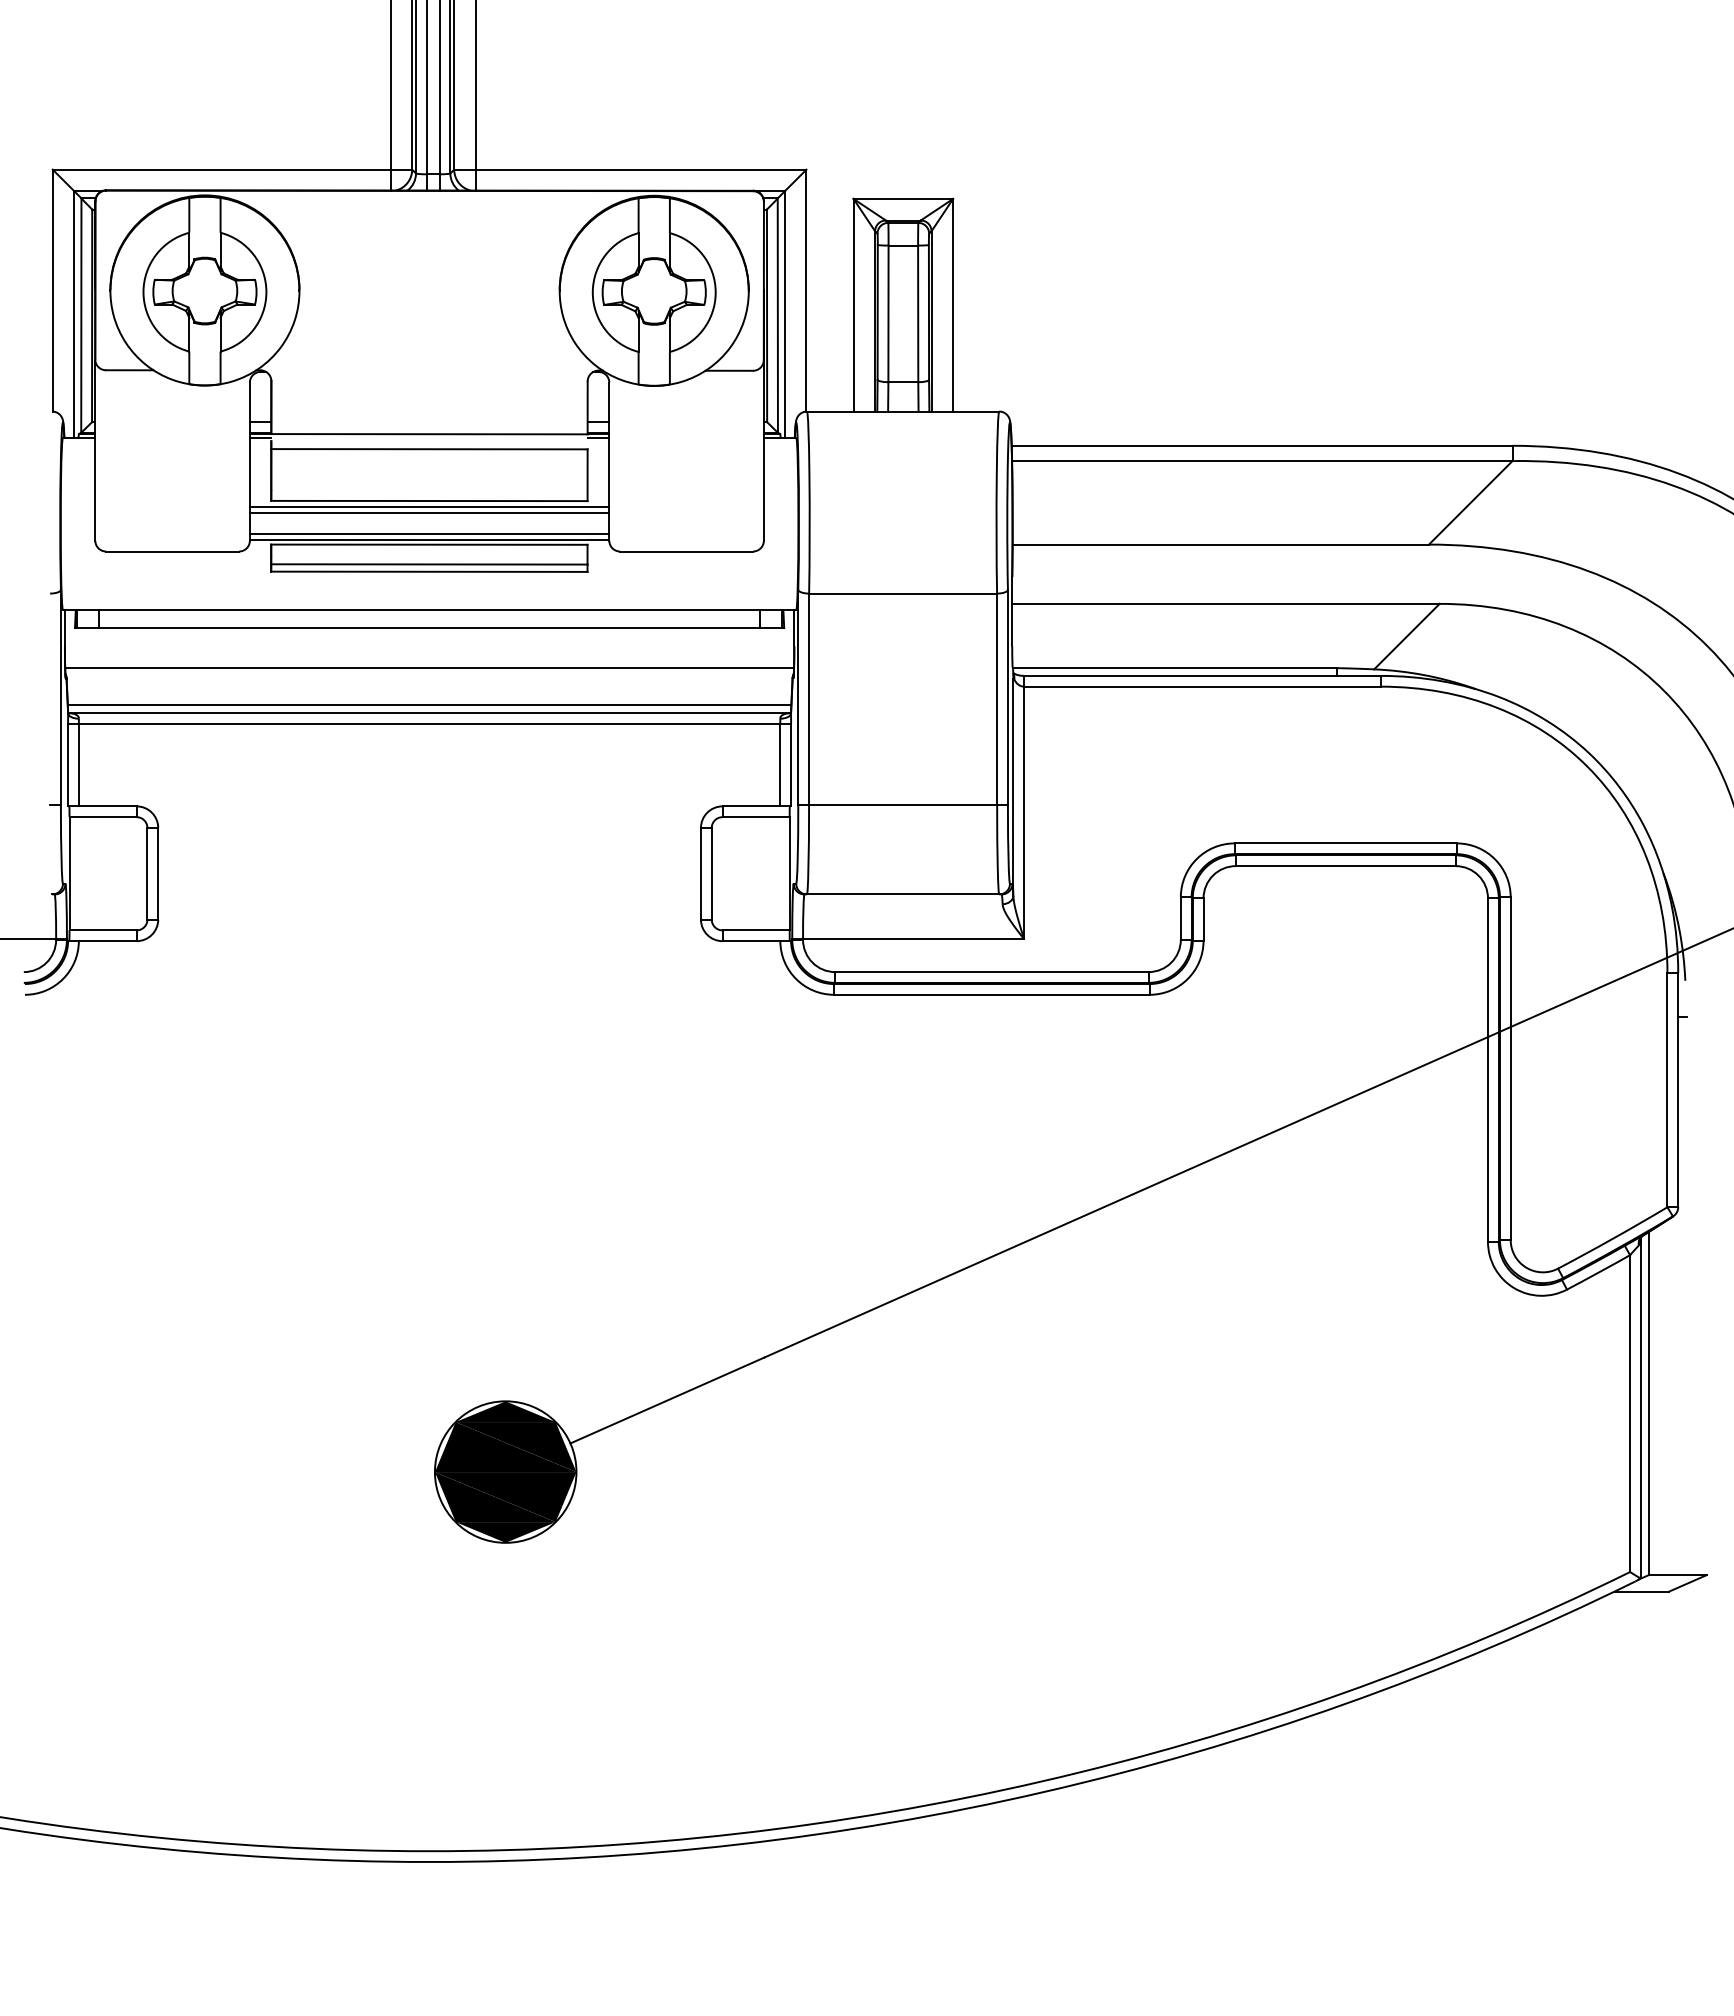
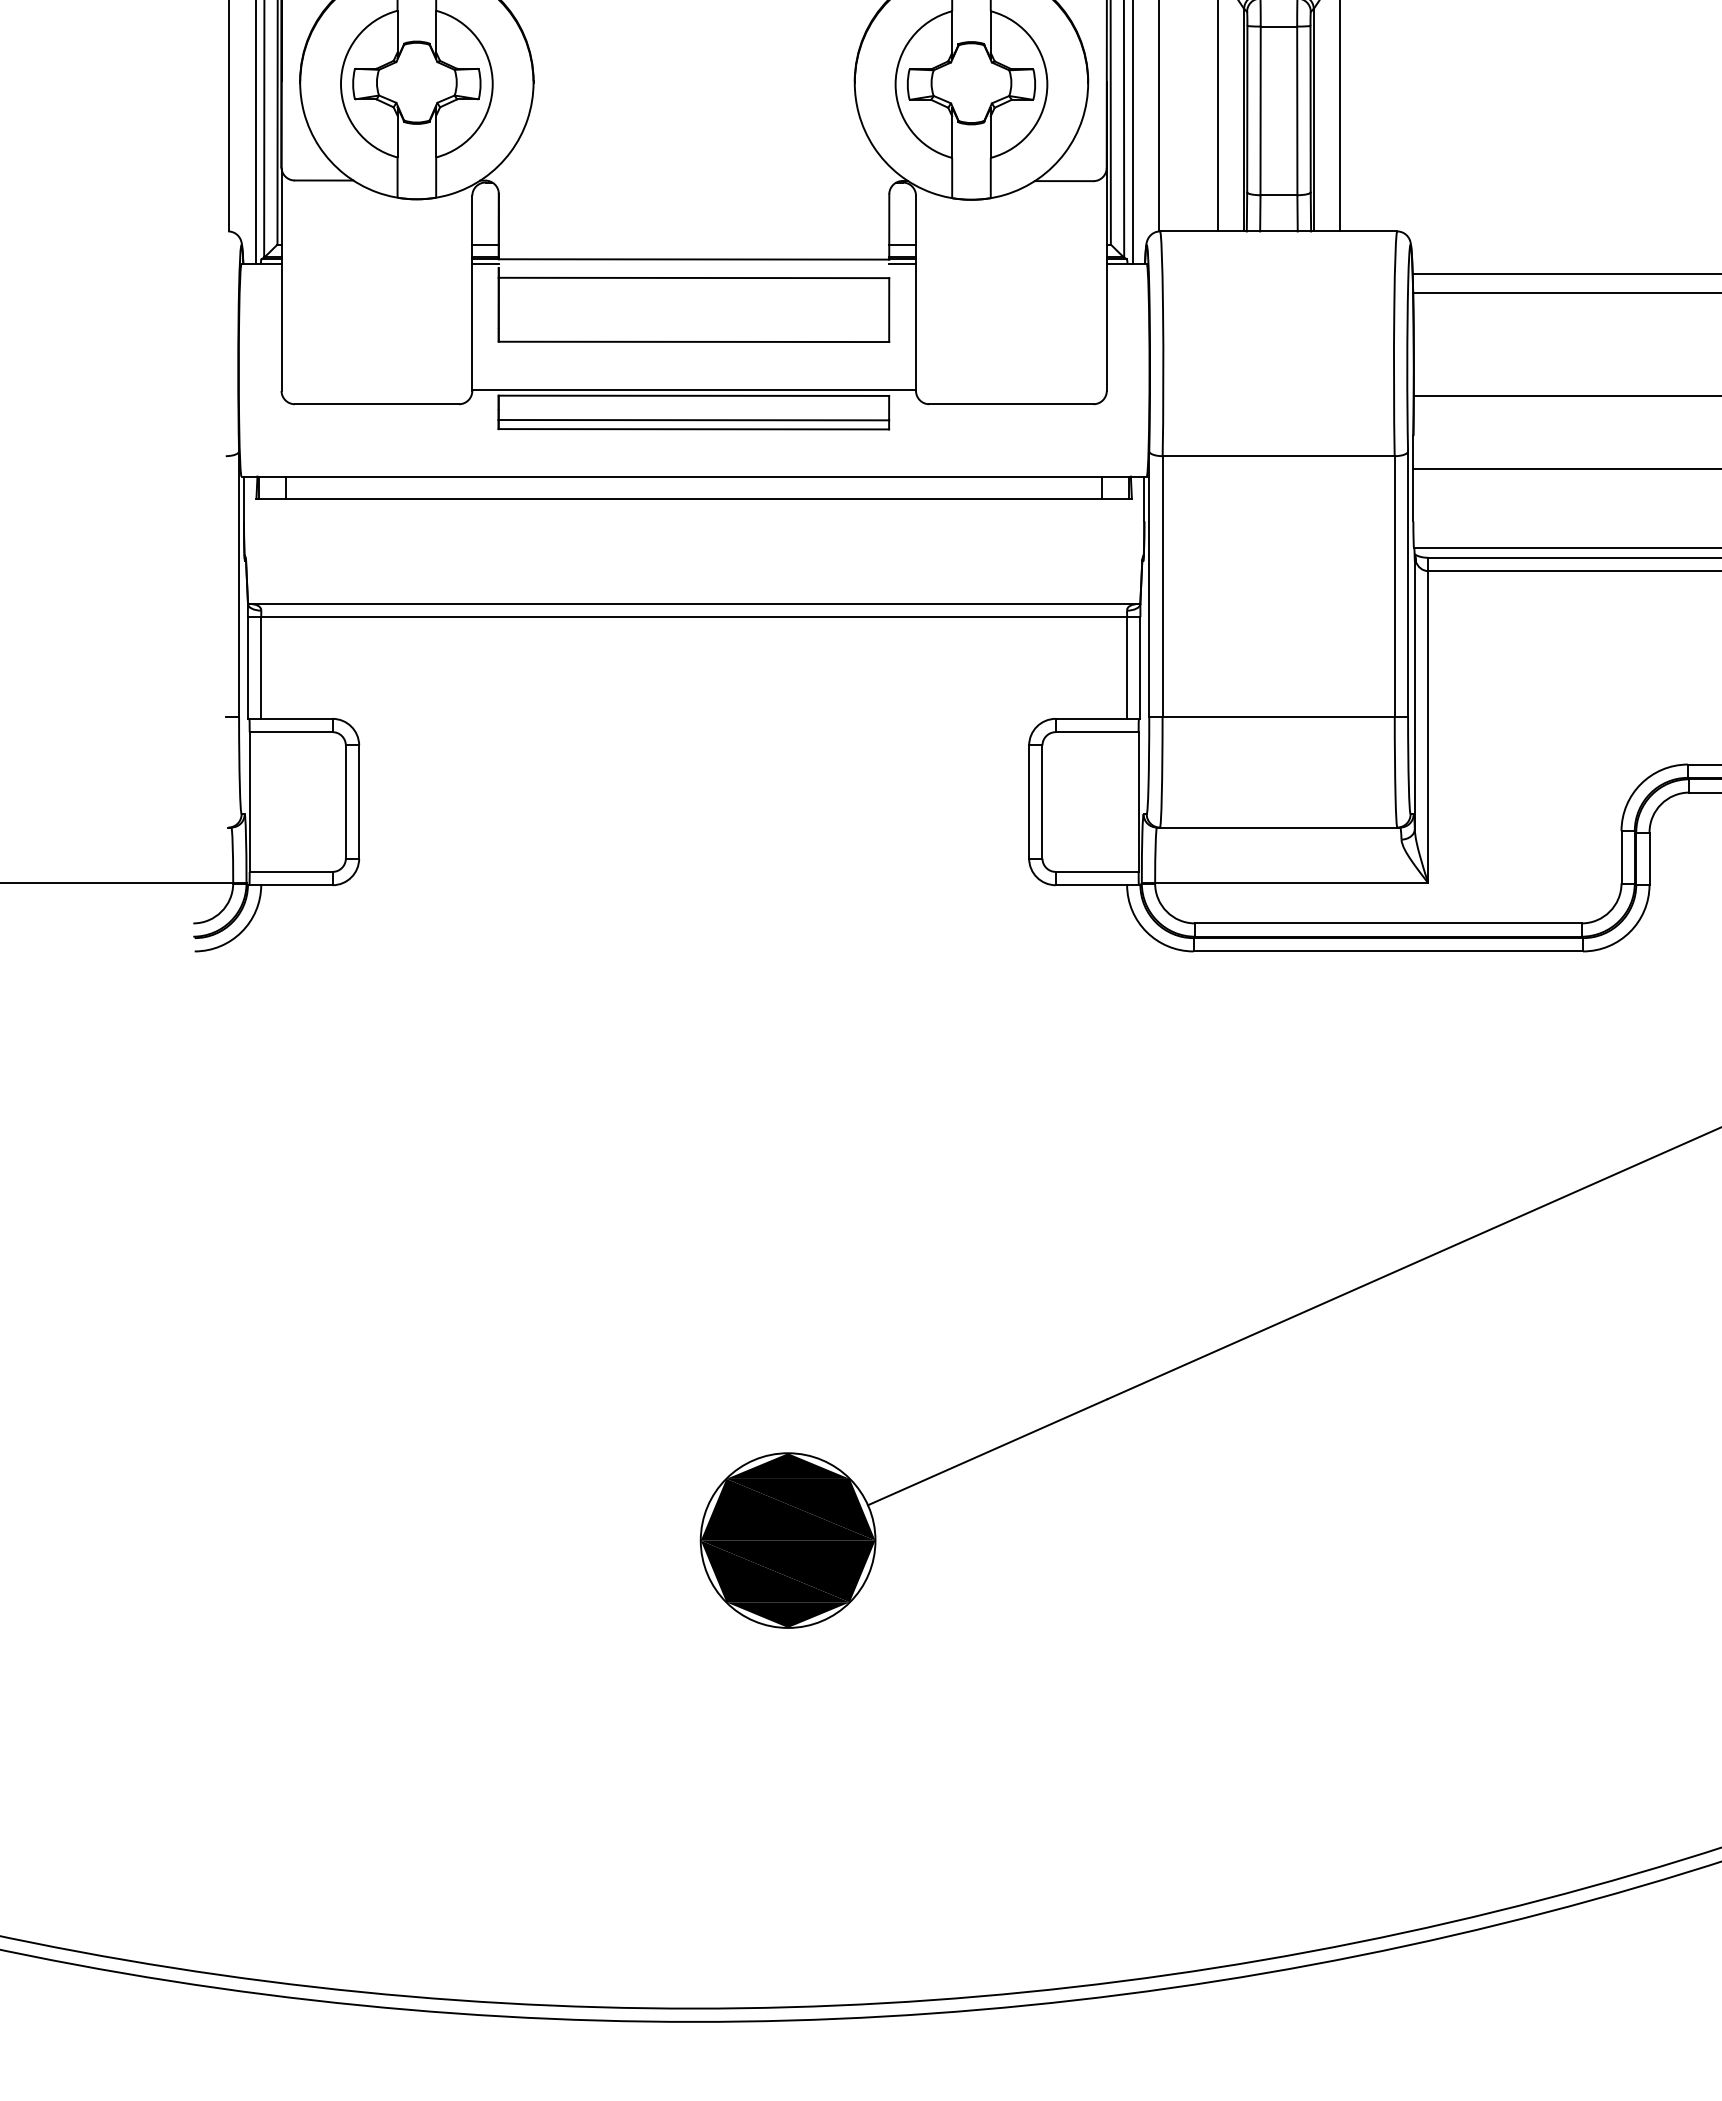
line: (429, 507) -> (694, 349), removed
line: (429, 513) -> (694, 357), removed
line: (429, 533) -> (694, 381), removed
line: (429, 668) -> (694, 548), removed
line: (429, 705) -> (694, 594), removed

